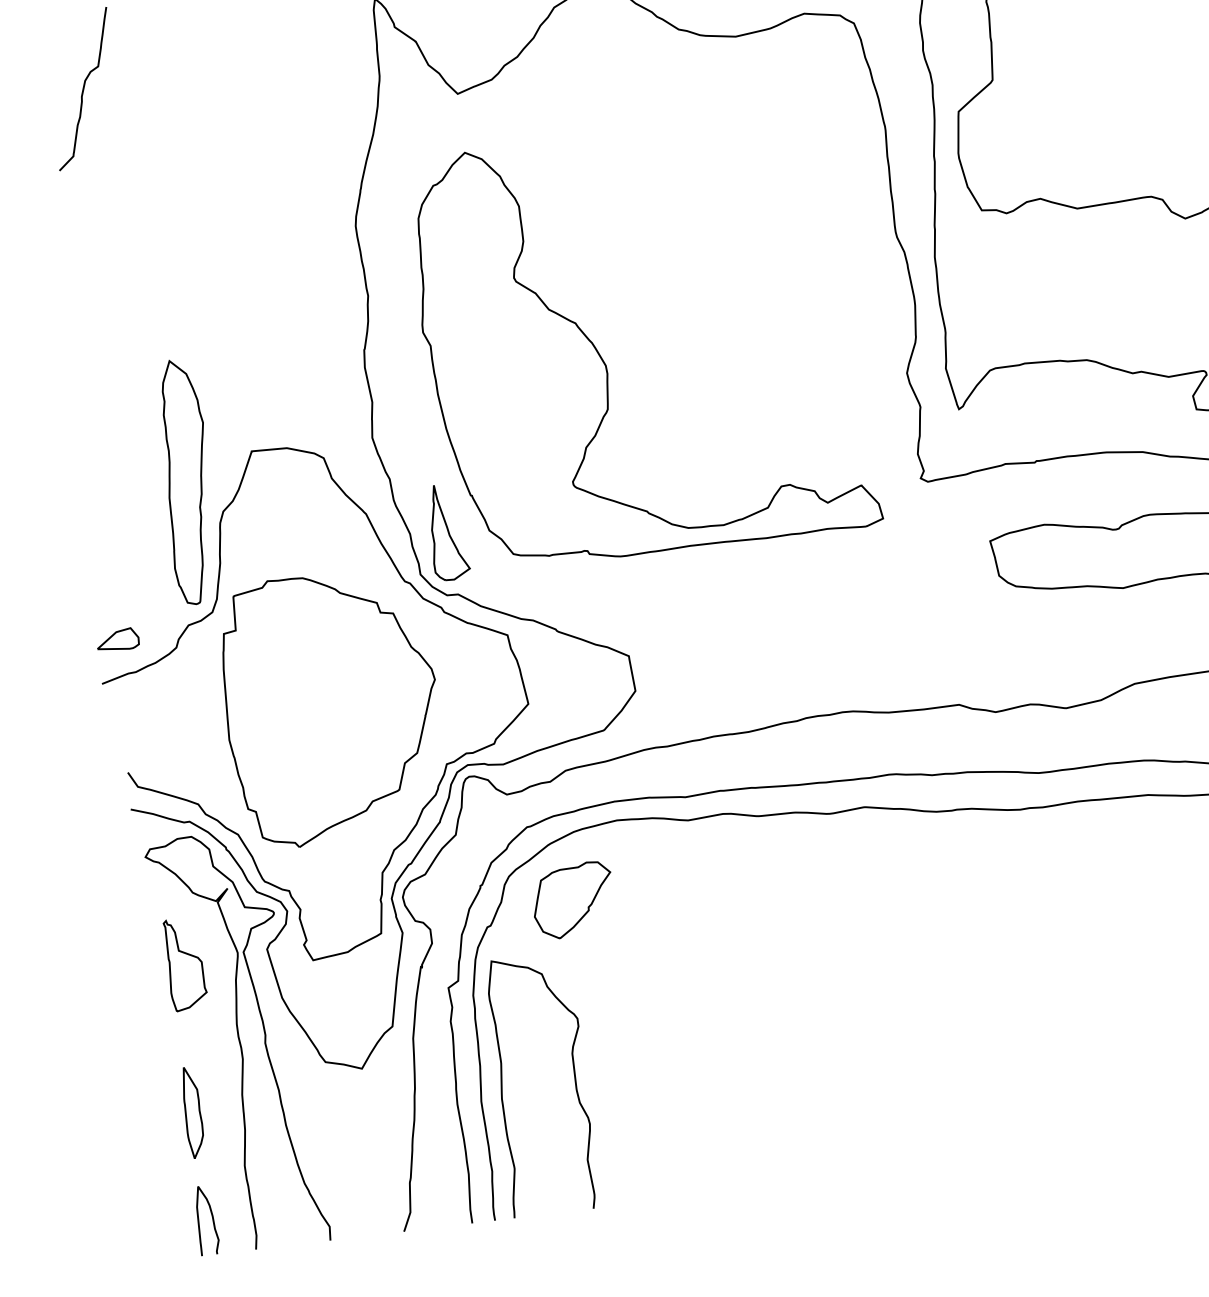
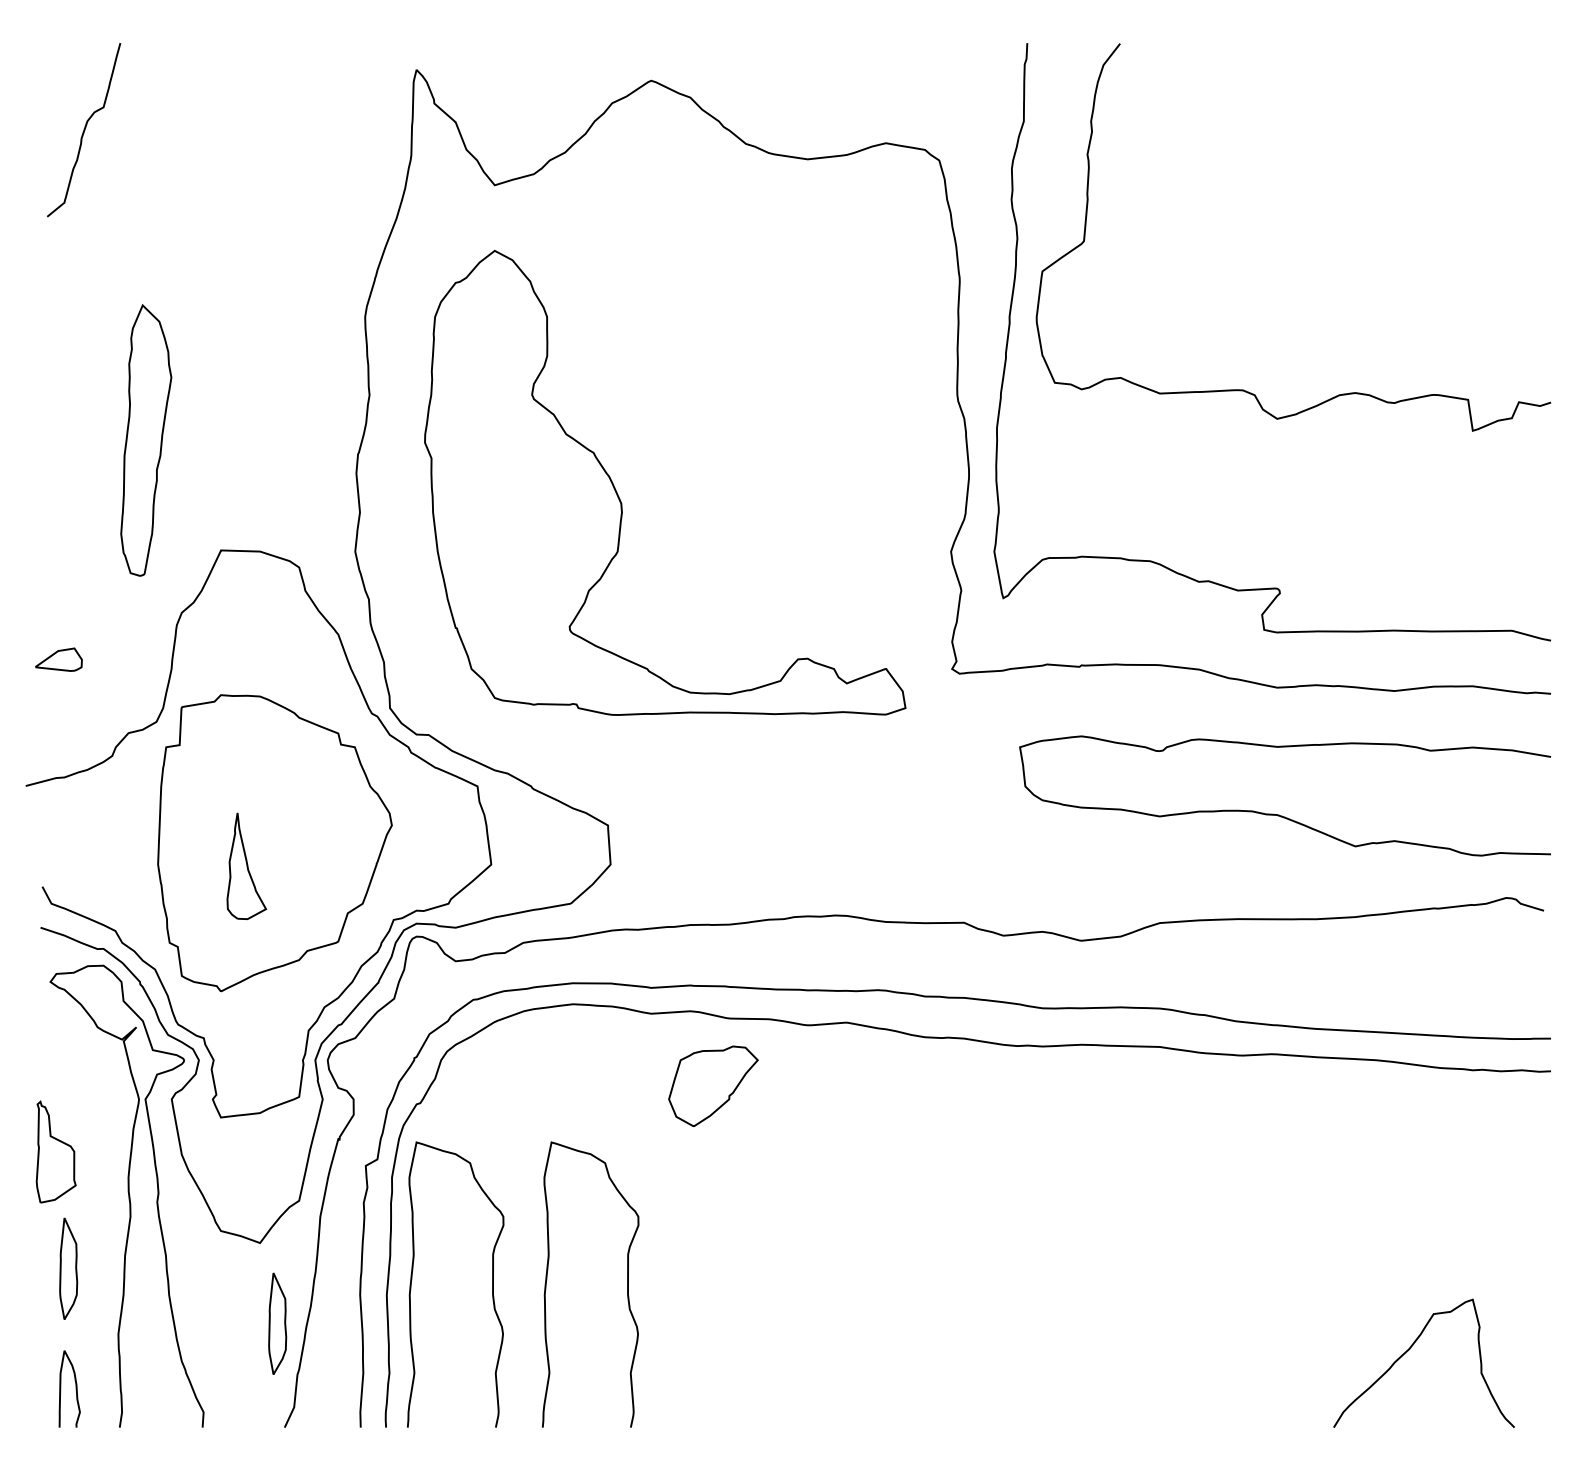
part: (187, 481) -> (146, 440), moved
part: (447, 531) -> (246, 865), moved
curve: (114, 635) -> (55, 654), moved
part: (573, 899) -> (713, 1085), moved
part: (184, 963) -> (55, 1151), moved
curve: (696, 1066) -> (627, 1284), added
part: (386, 1139) -> (277, 1323), added

